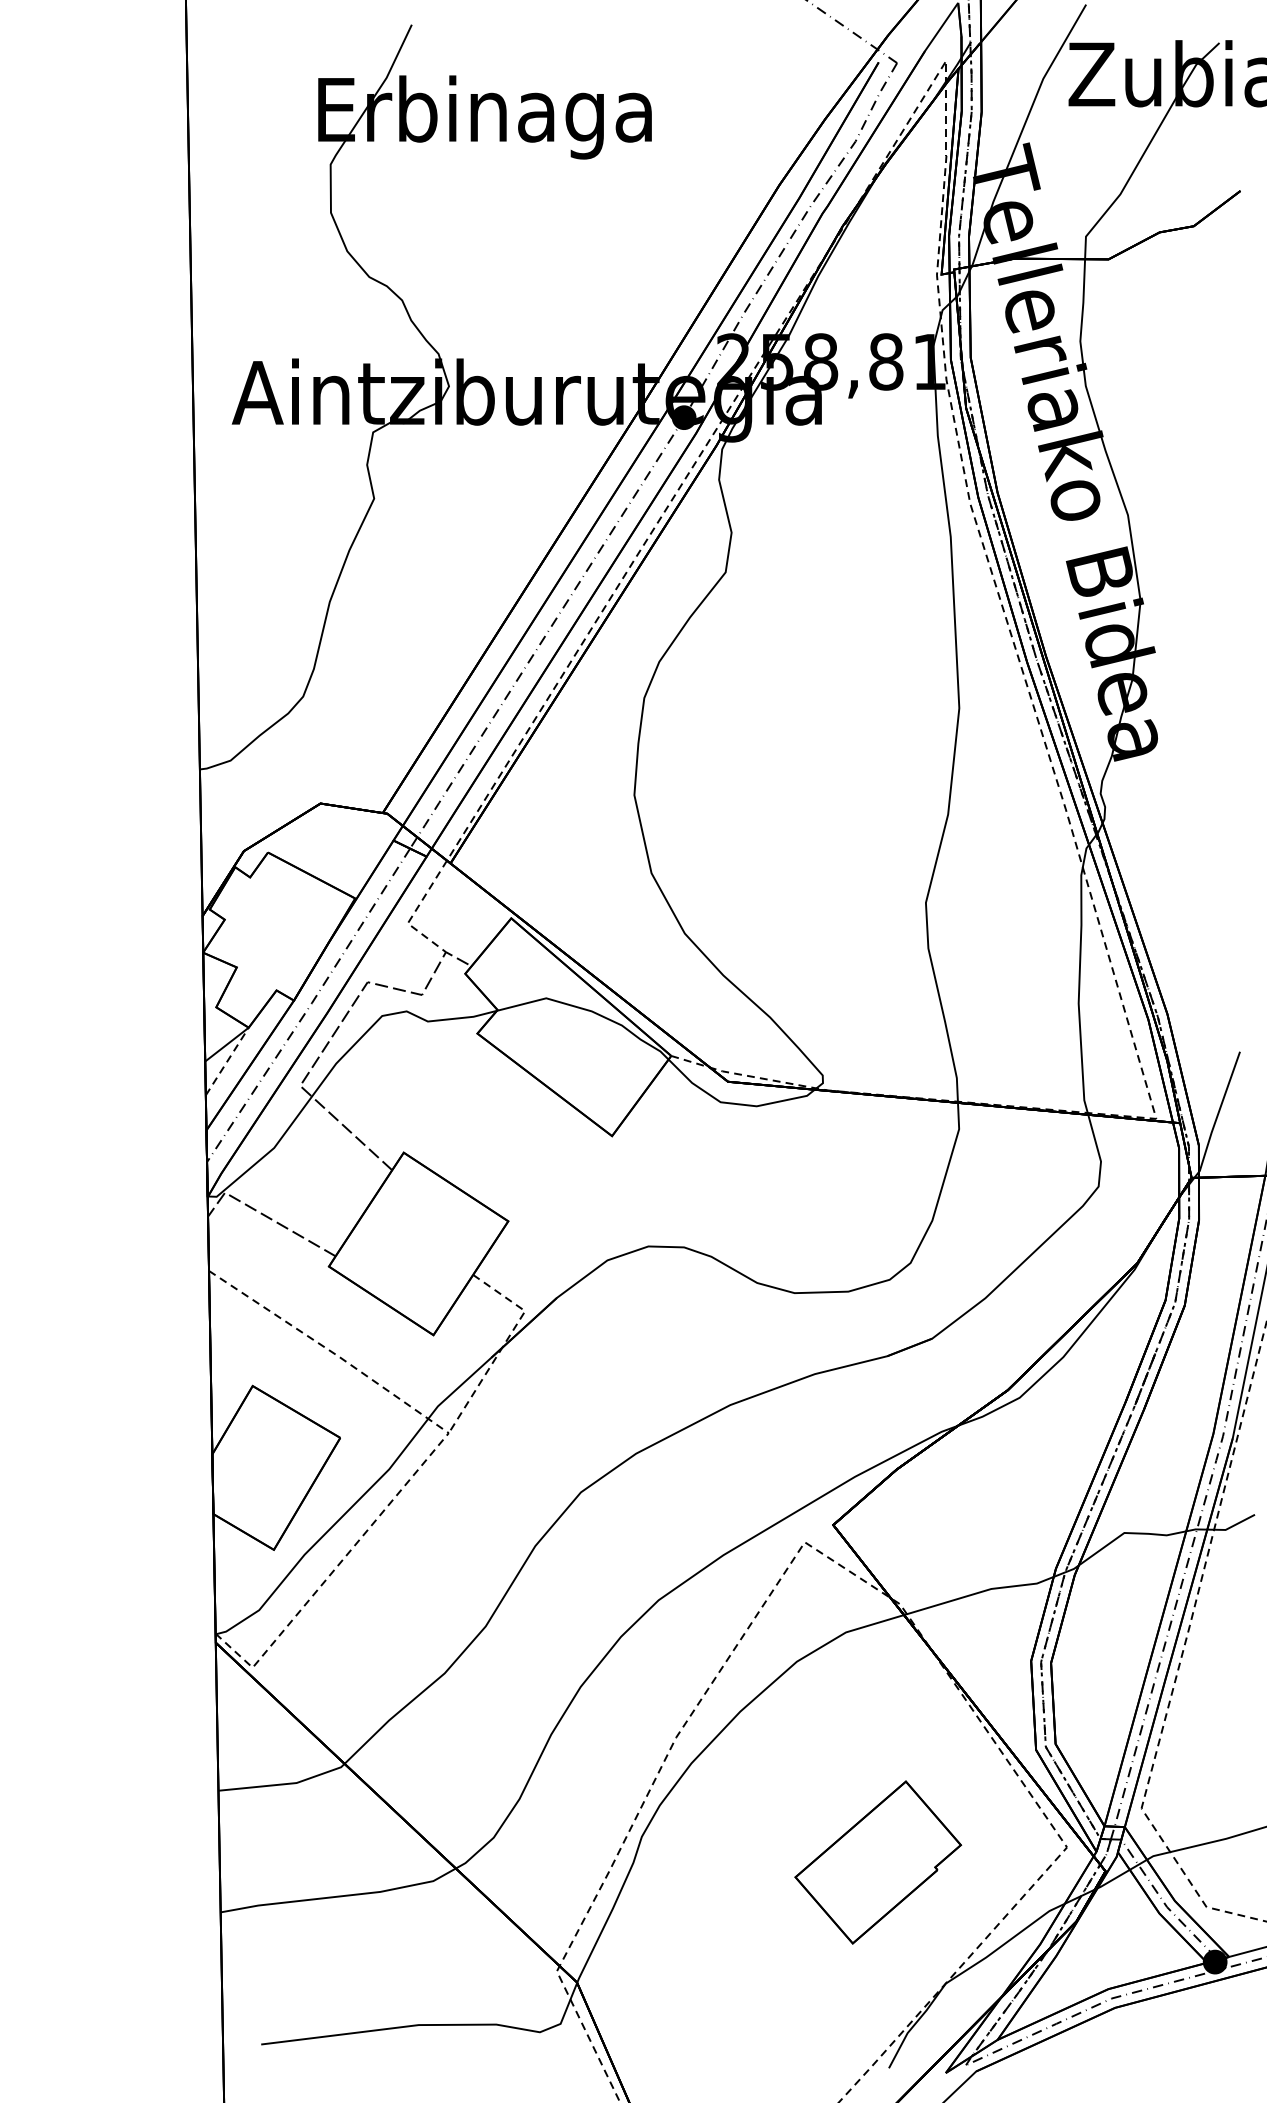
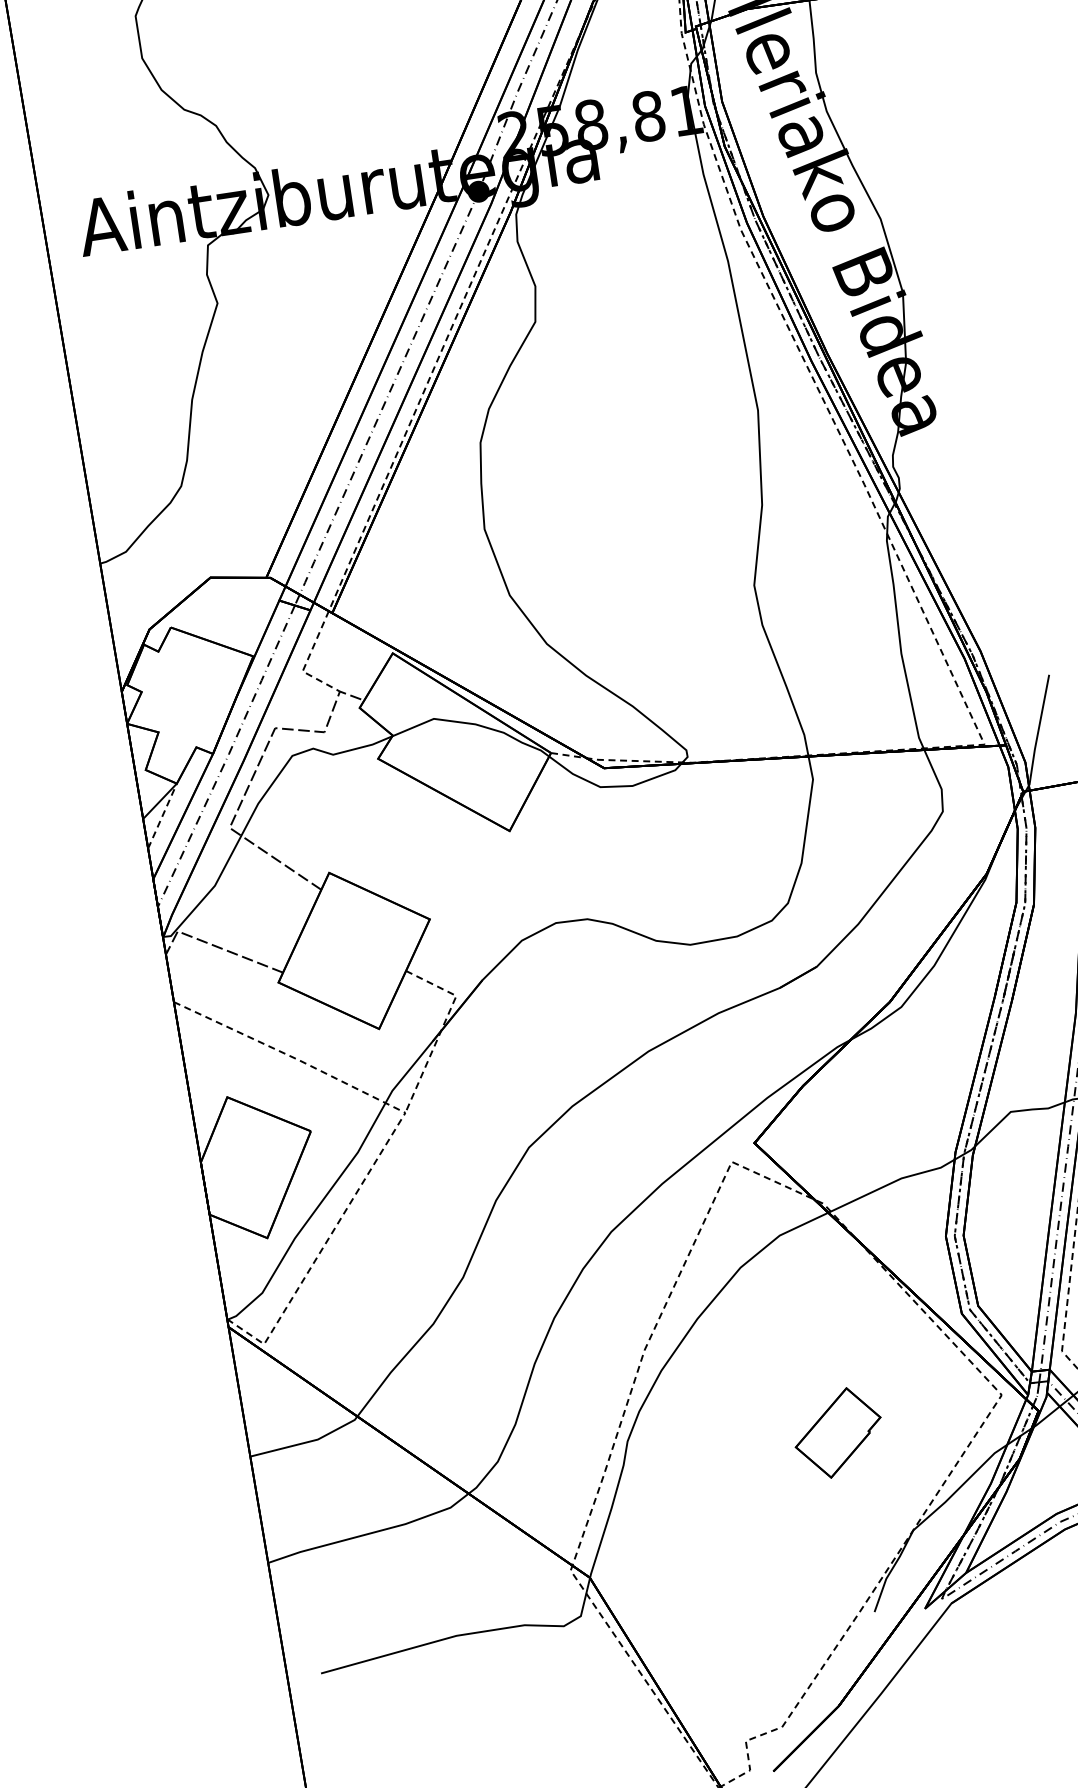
part: (878, 1862) -> (838, 1433), size x0.6

